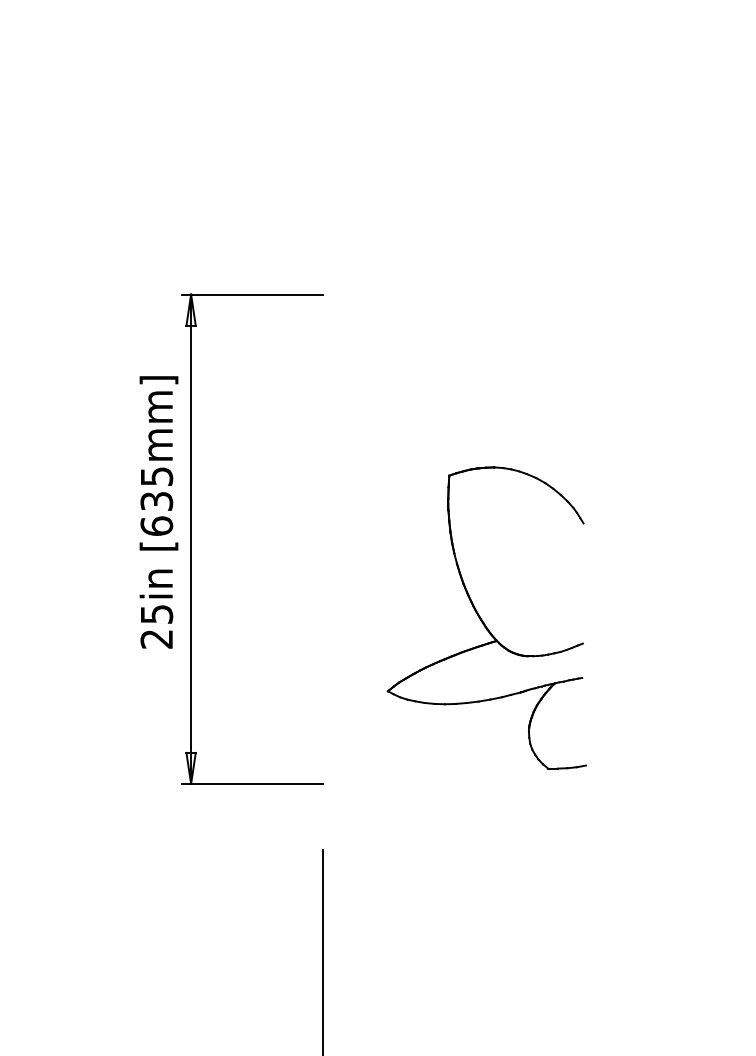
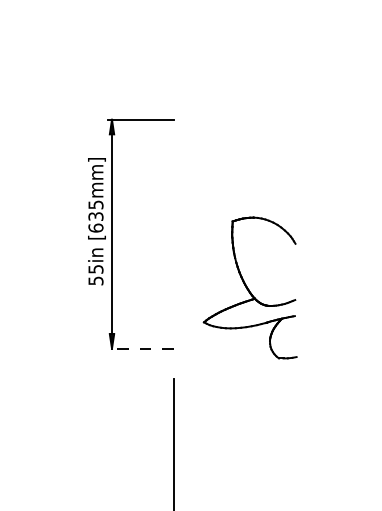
part: (485, 616) -> (249, 287), moved
text: (155, 638) -> (95, 280), 25in -> 55in
line: (252, 783) -> (140, 348), solid -> dashed

